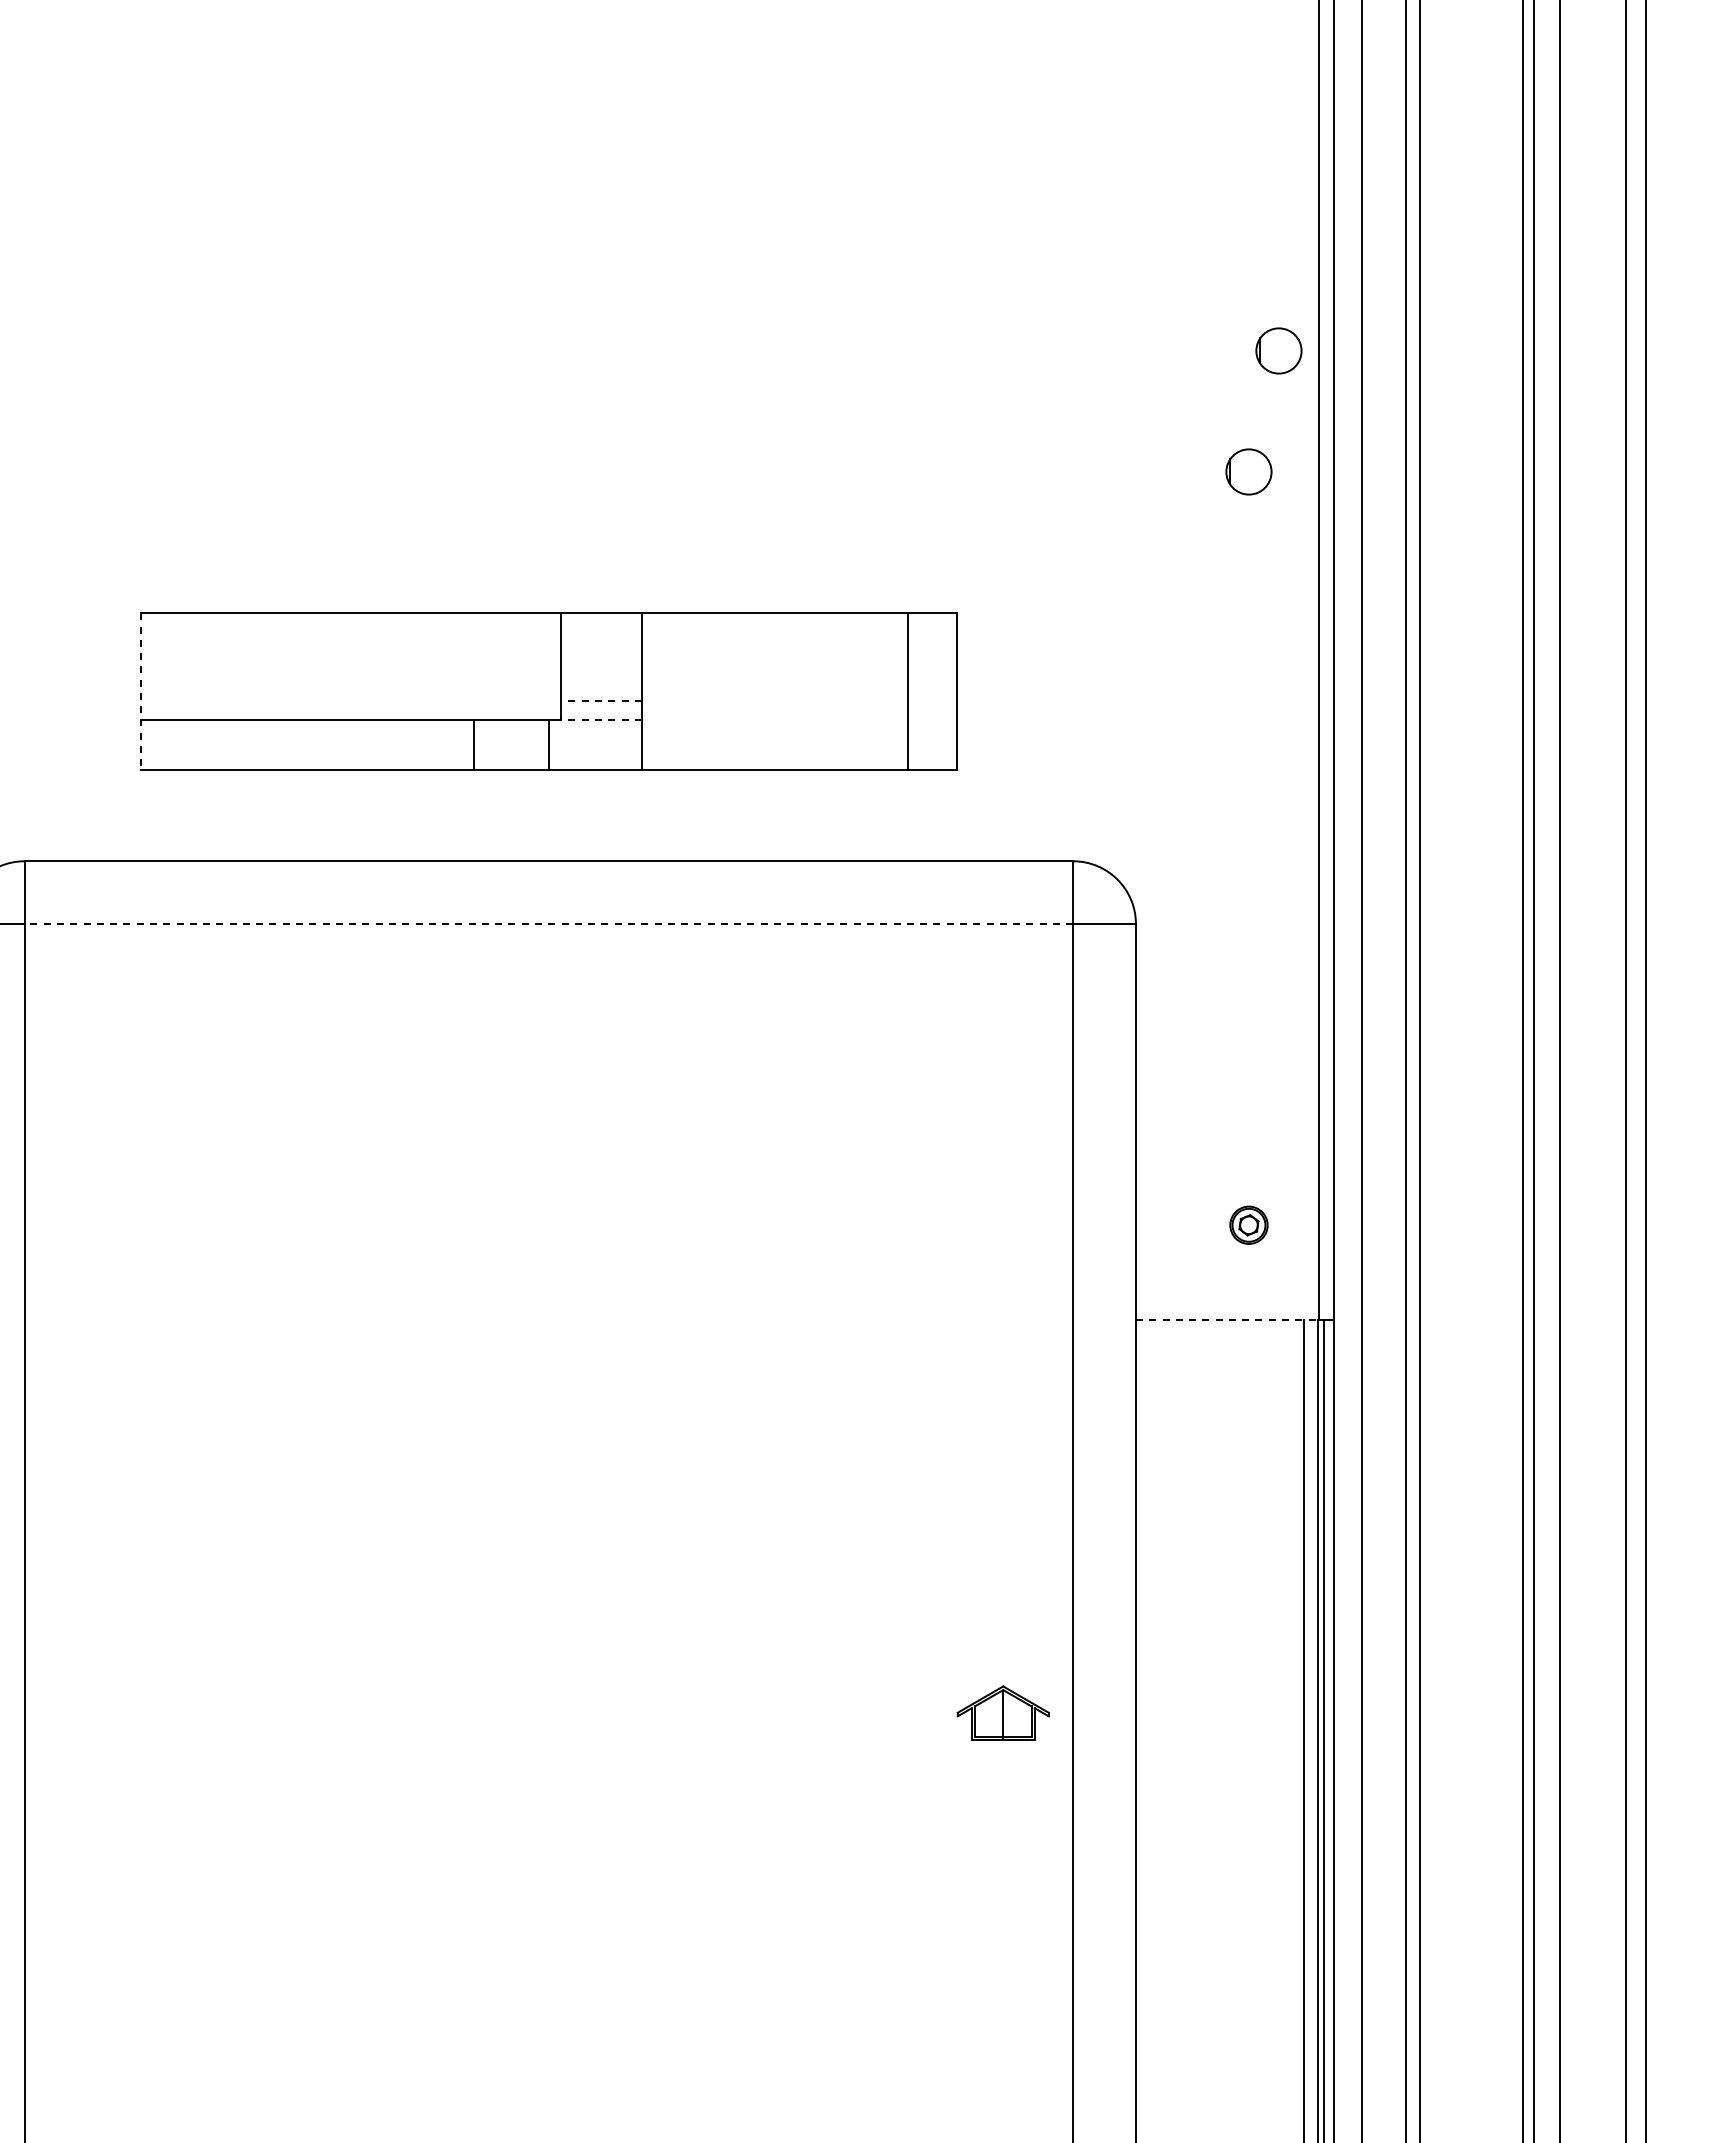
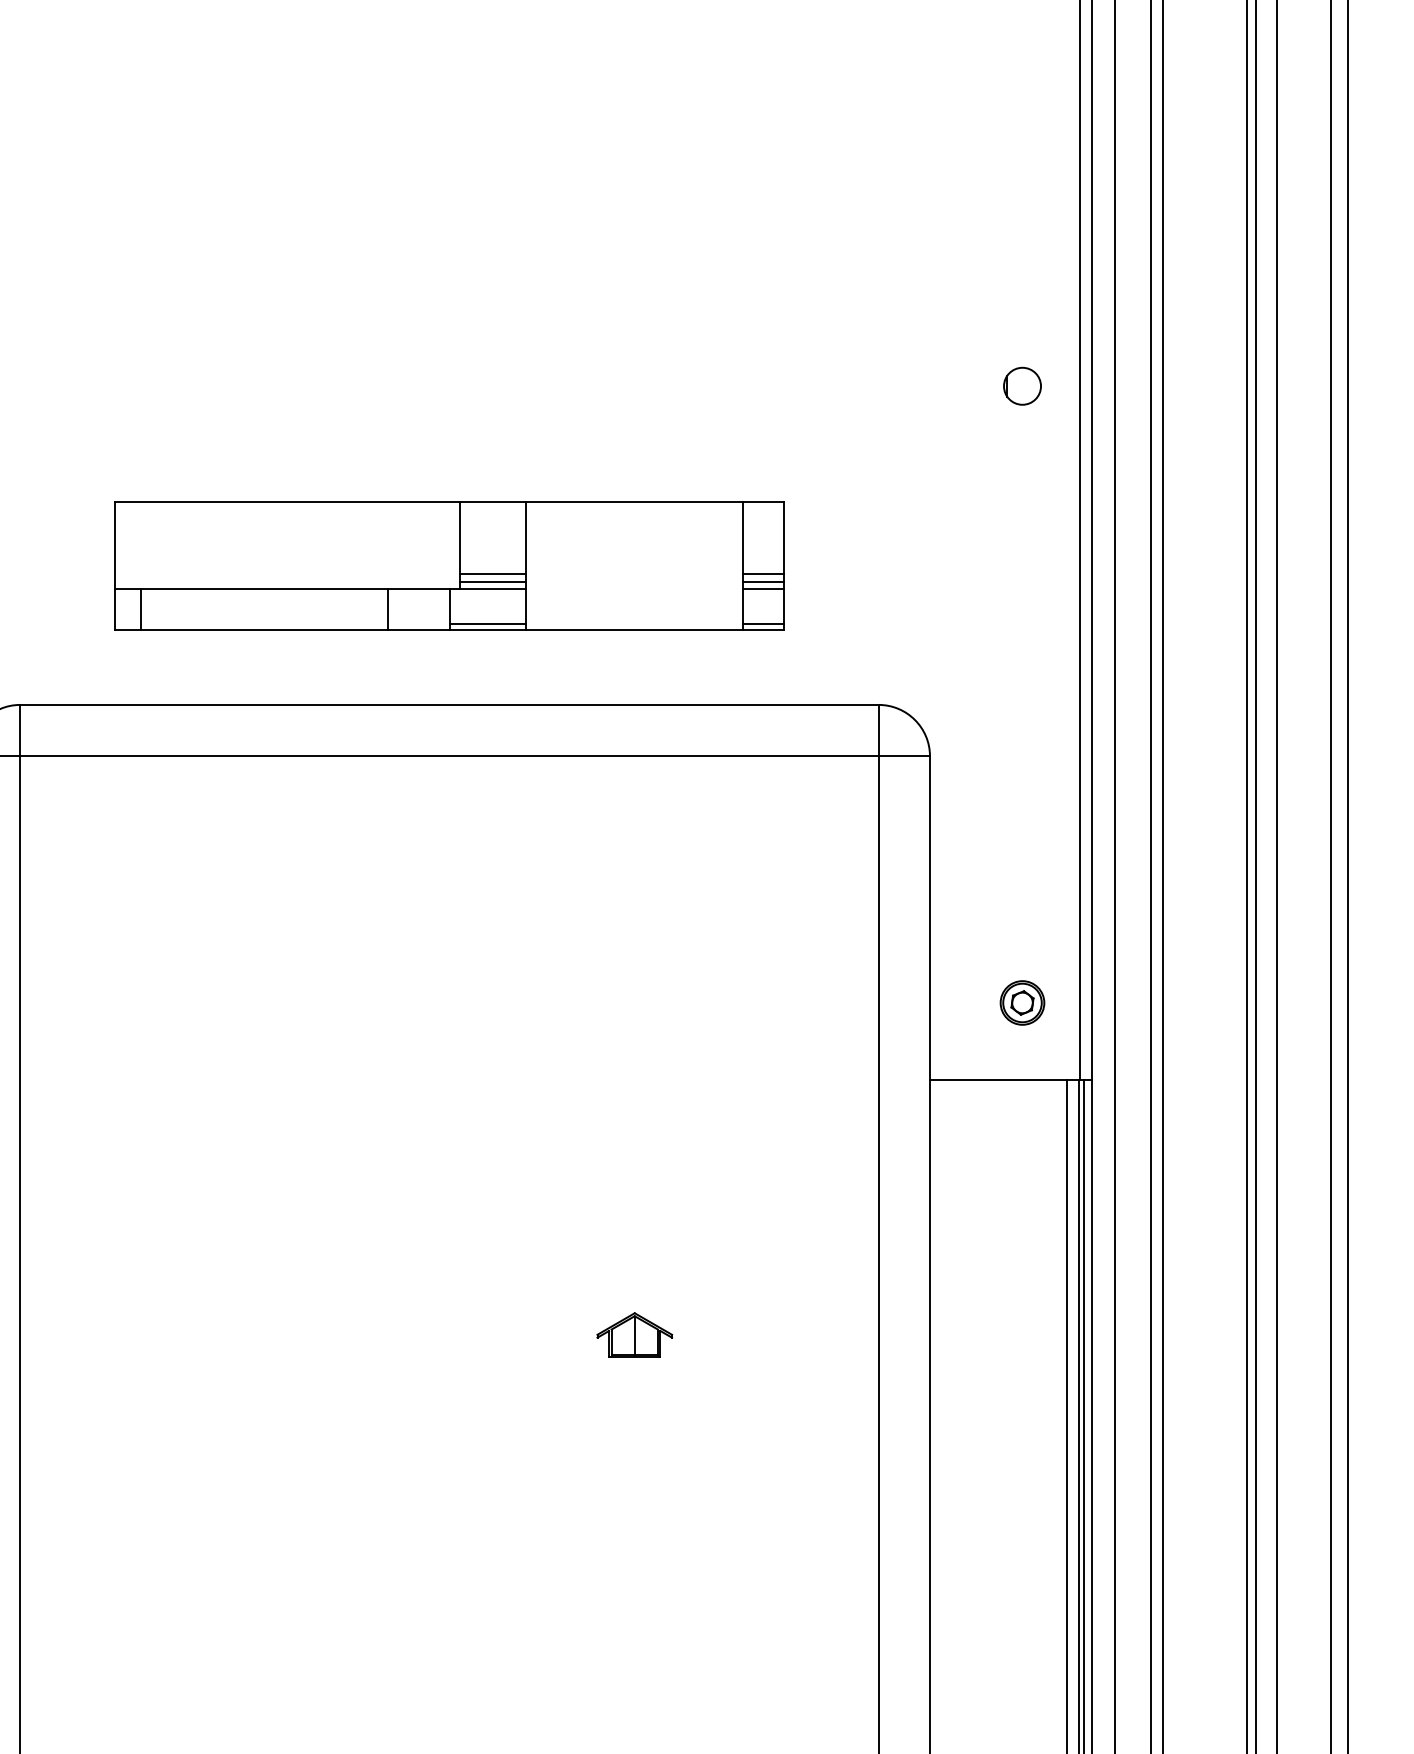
part: (1278, 350) -> (1046, 286), removed
line: (140, 692) -> (115, 566), dashed -> solid
line: (601, 701) -> (492, 574), dashed -> solid
line: (932, 701) -> (763, 574), added
line: (601, 710) -> (492, 581), added
line: (932, 710) -> (763, 581), added
line: (601, 720) -> (492, 589), dashed -> solid
line: (932, 720) -> (763, 589), added
line: (172, 745) -> (141, 610), added
line: (594, 761) -> (486, 623), added
line: (932, 761) -> (763, 623), added
line: (548, 924) -> (449, 756), dashed -> solid
part: (1248, 1224) -> (1022, 1002), size x1.43
line: (1227, 1319) -> (1004, 1079), dashed -> solid
part: (1002, 1712) -> (634, 1334), moved

